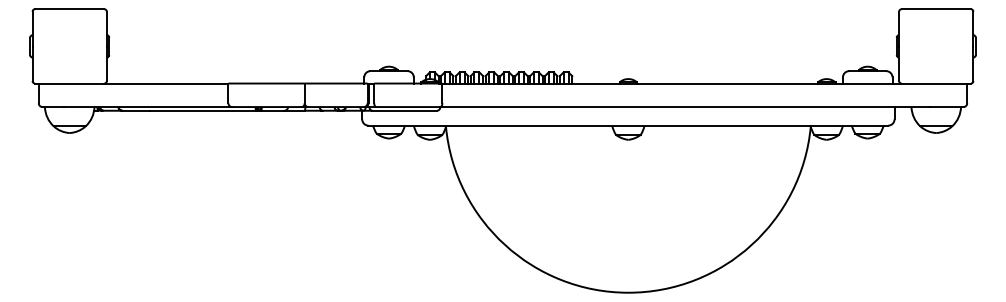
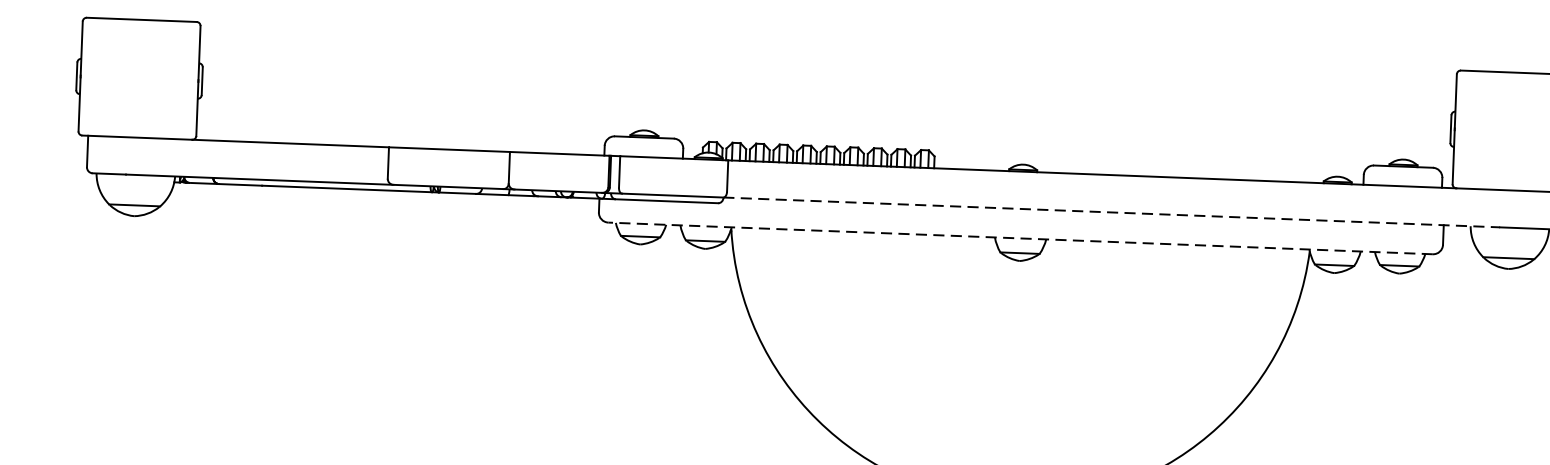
line: (685, 107) -> (1112, 213), solid -> dashed
line: (628, 125) -> (1020, 238), solid -> dashed

